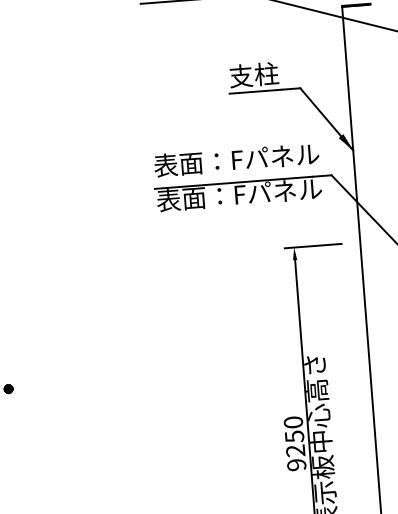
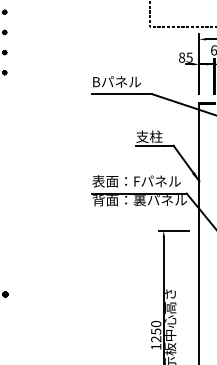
text: (244, 195) -> (139, 200), 表面：Fパネル -> 背面：裏パネル
text: (297, 464) -> (156, 346), 9250 -> 1250

